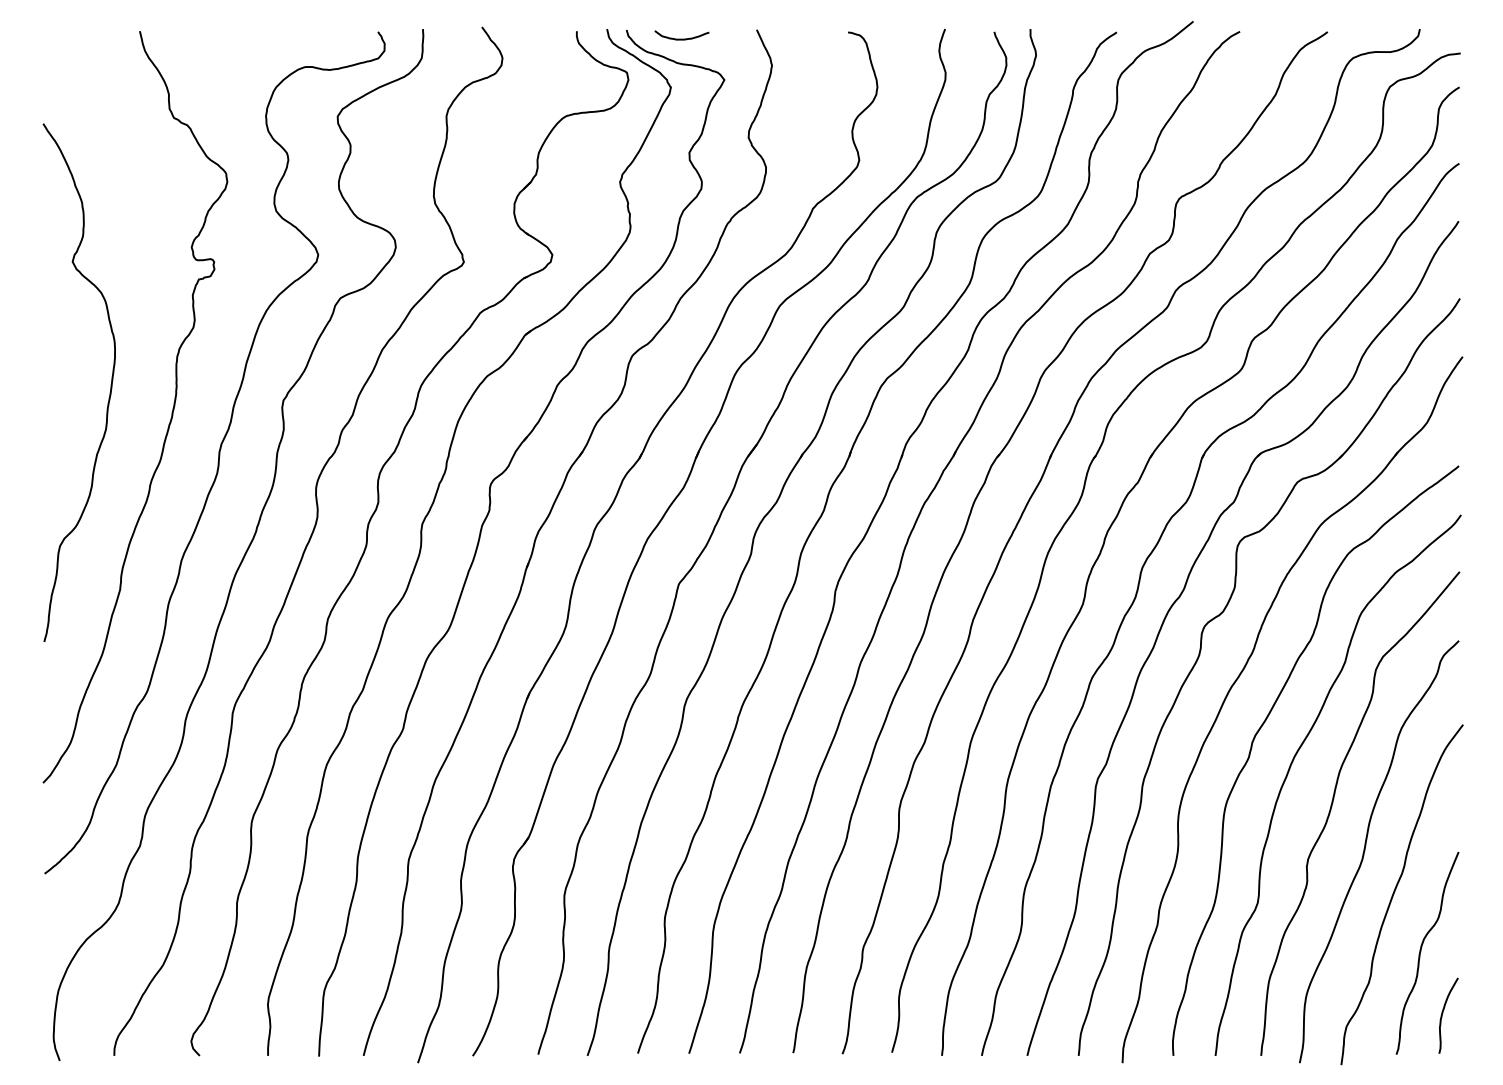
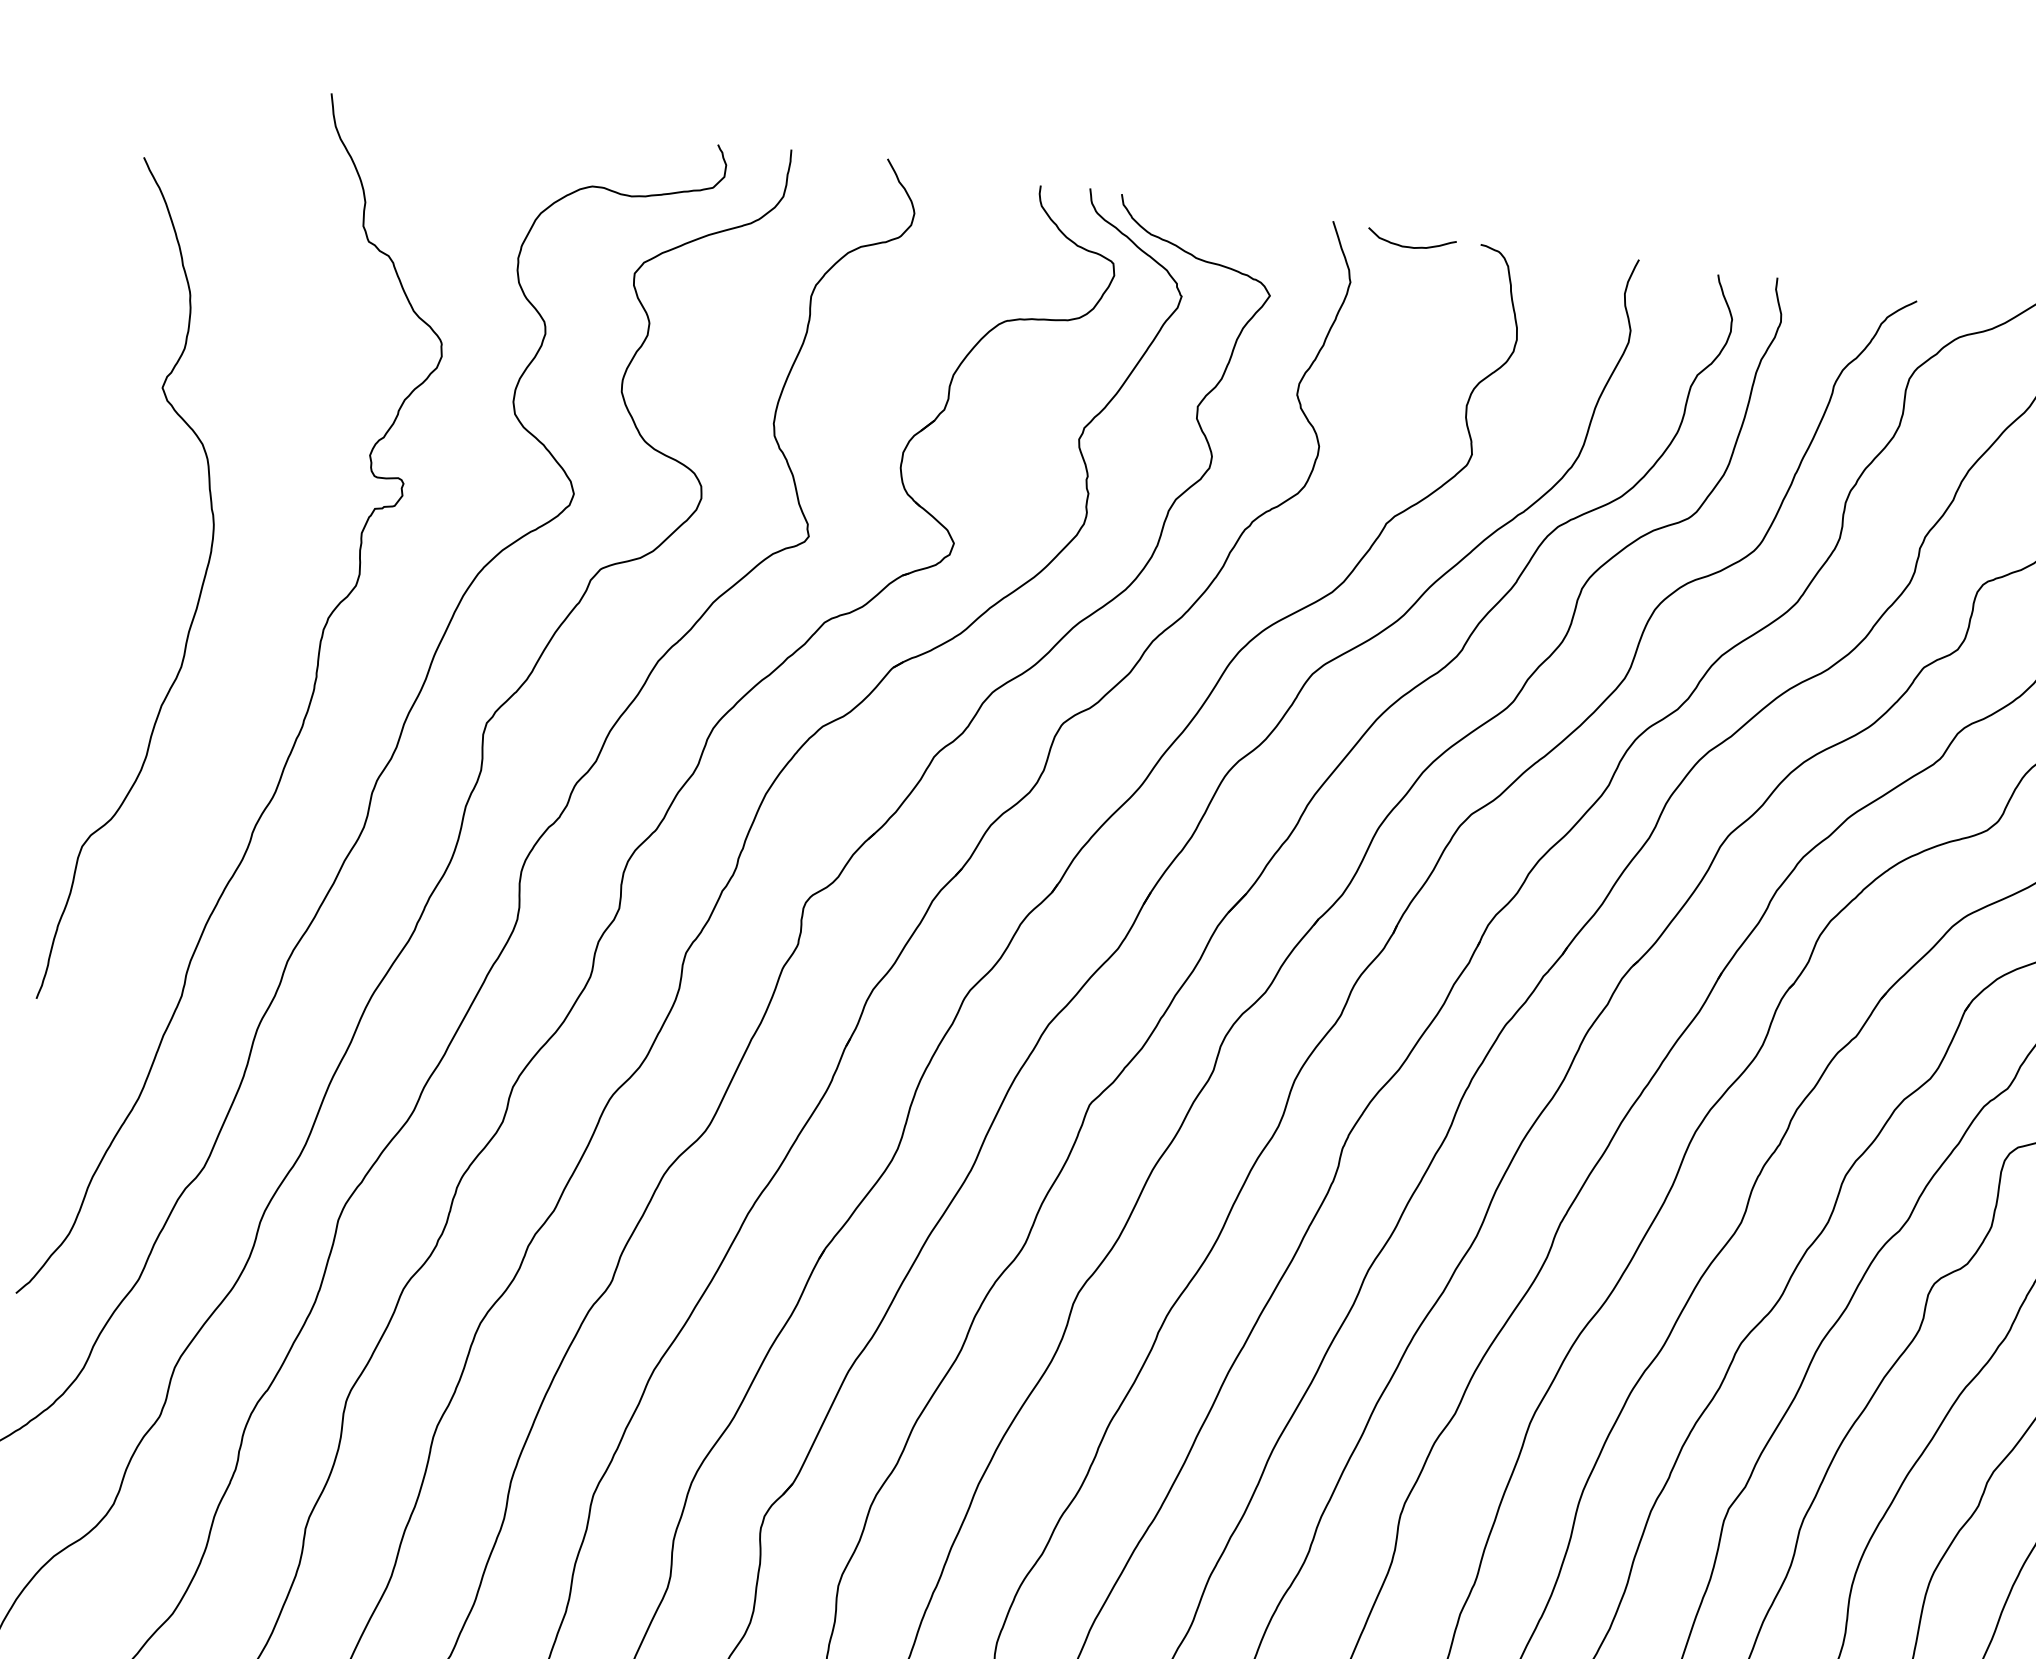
curve: (681, 38) -> (1410, 245), moved
curve: (110, 384) -> (198, 594), moved

